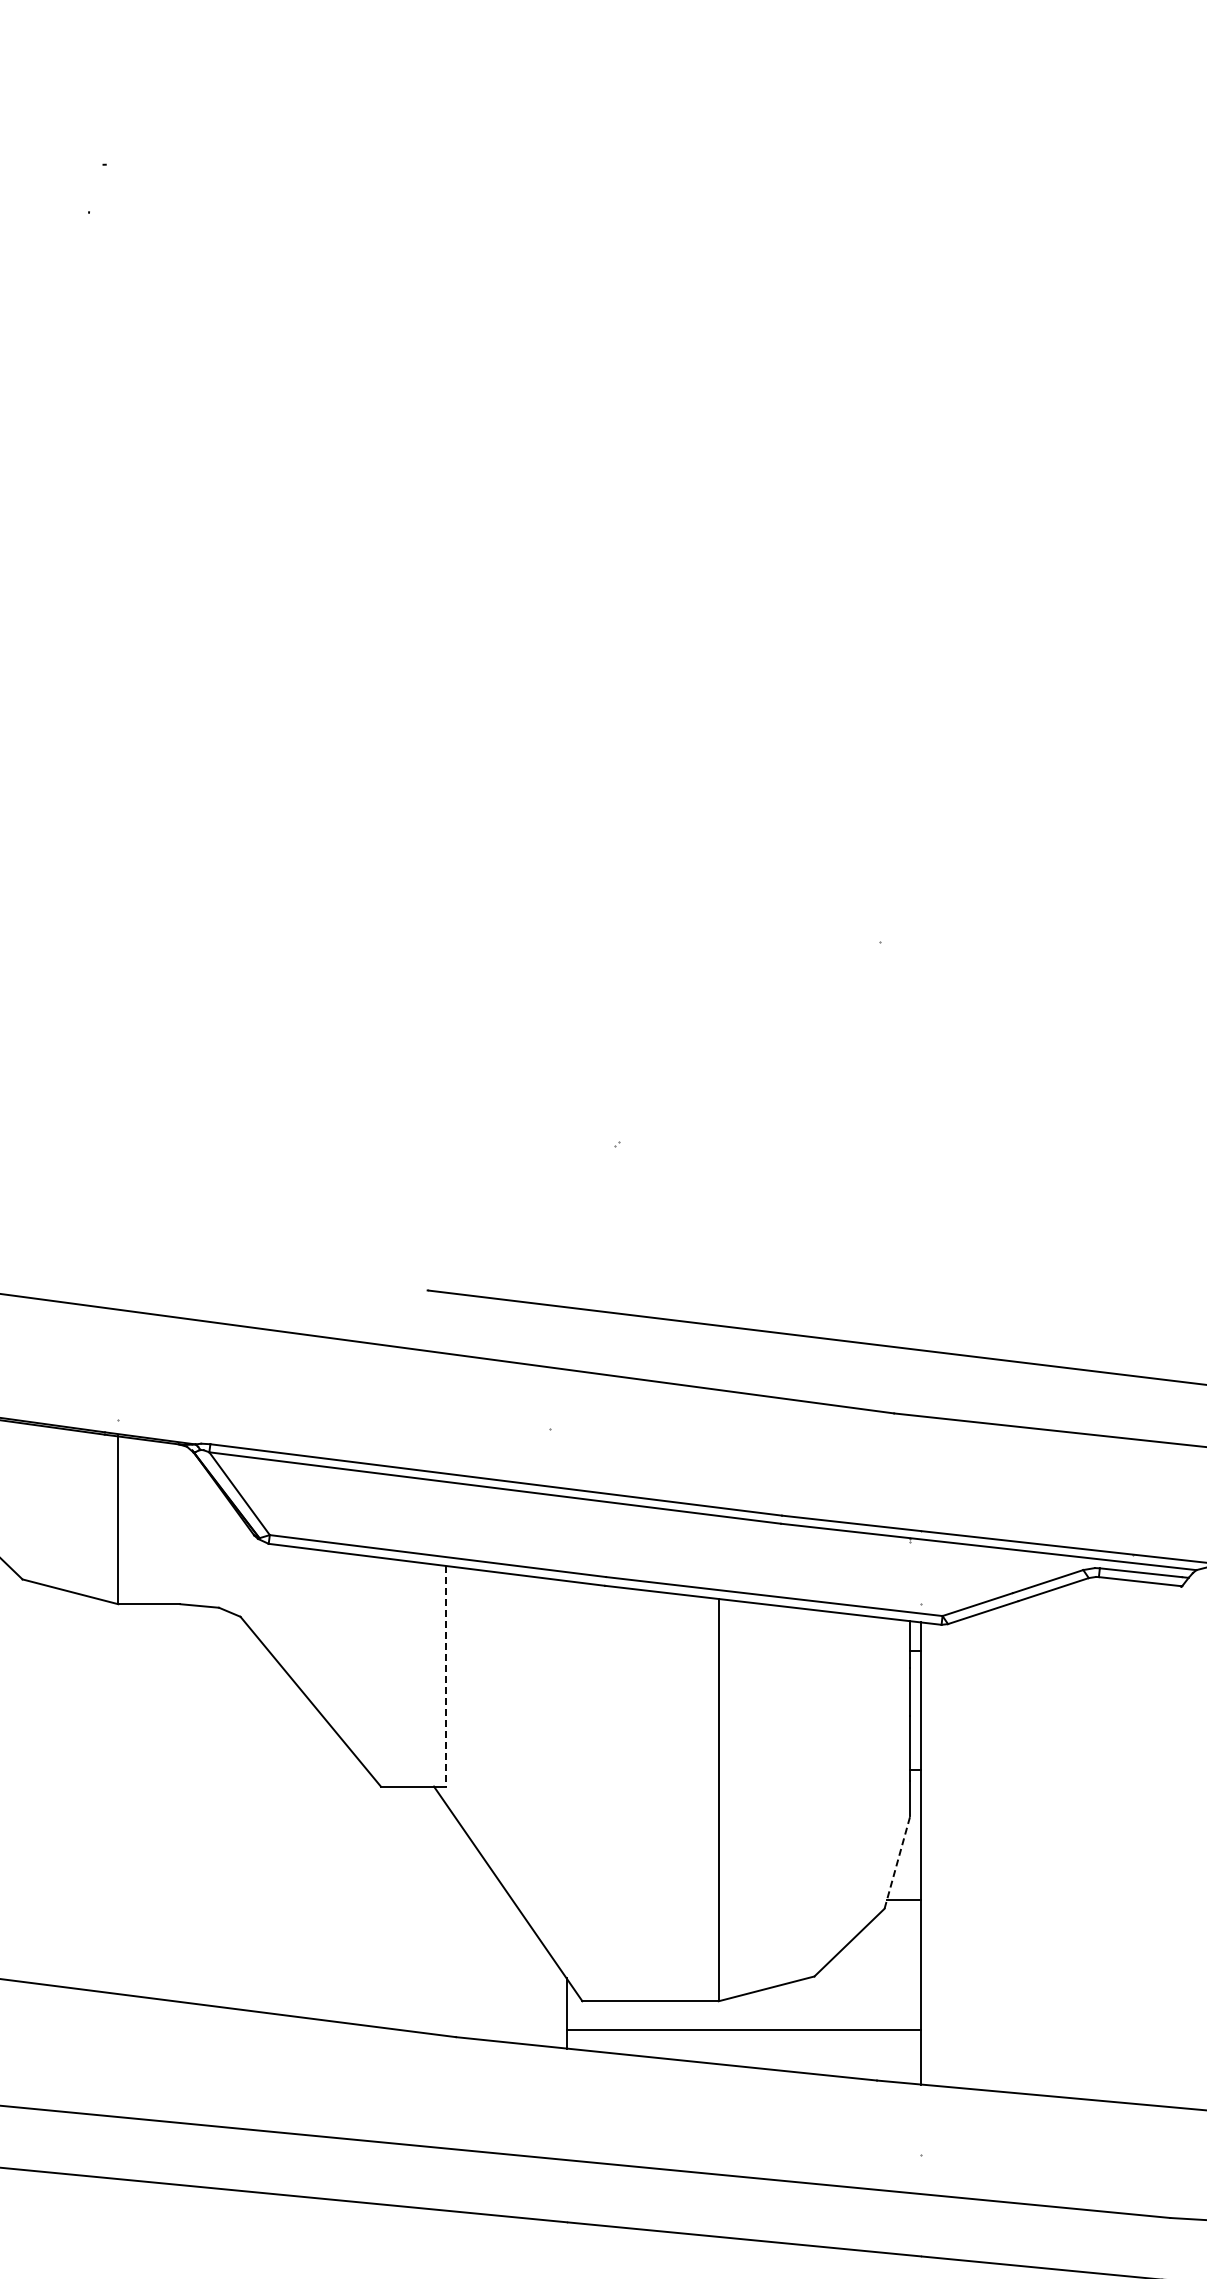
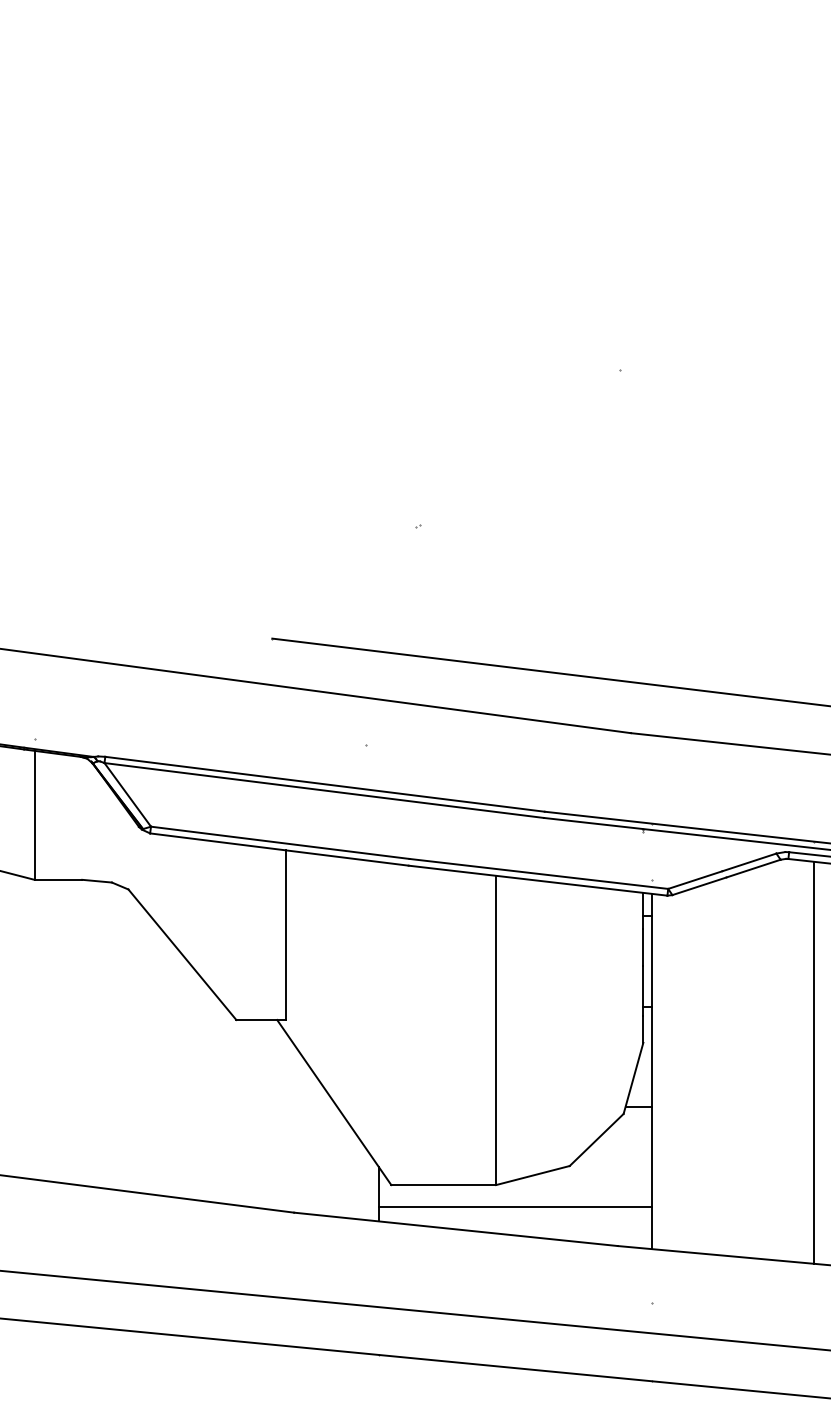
line: (445, 1676) -> (286, 935), dashed -> solid
line: (1132, 1841) -> (814, 1062), added
line: (897, 1862) -> (633, 1078), dashed -> solid

